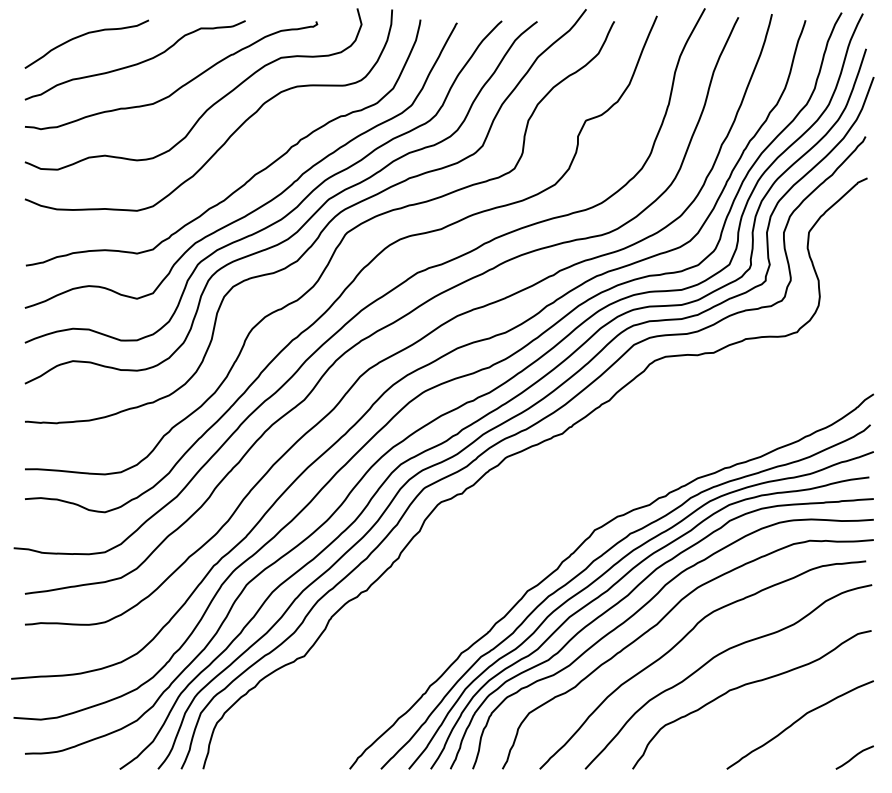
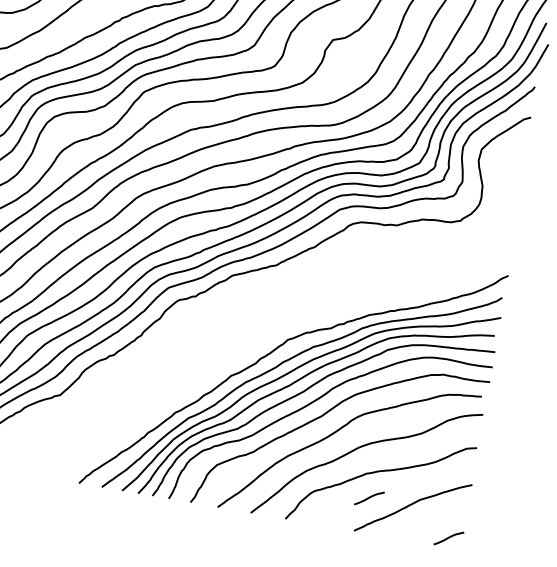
curve: (739, 722) -> (369, 498), added

